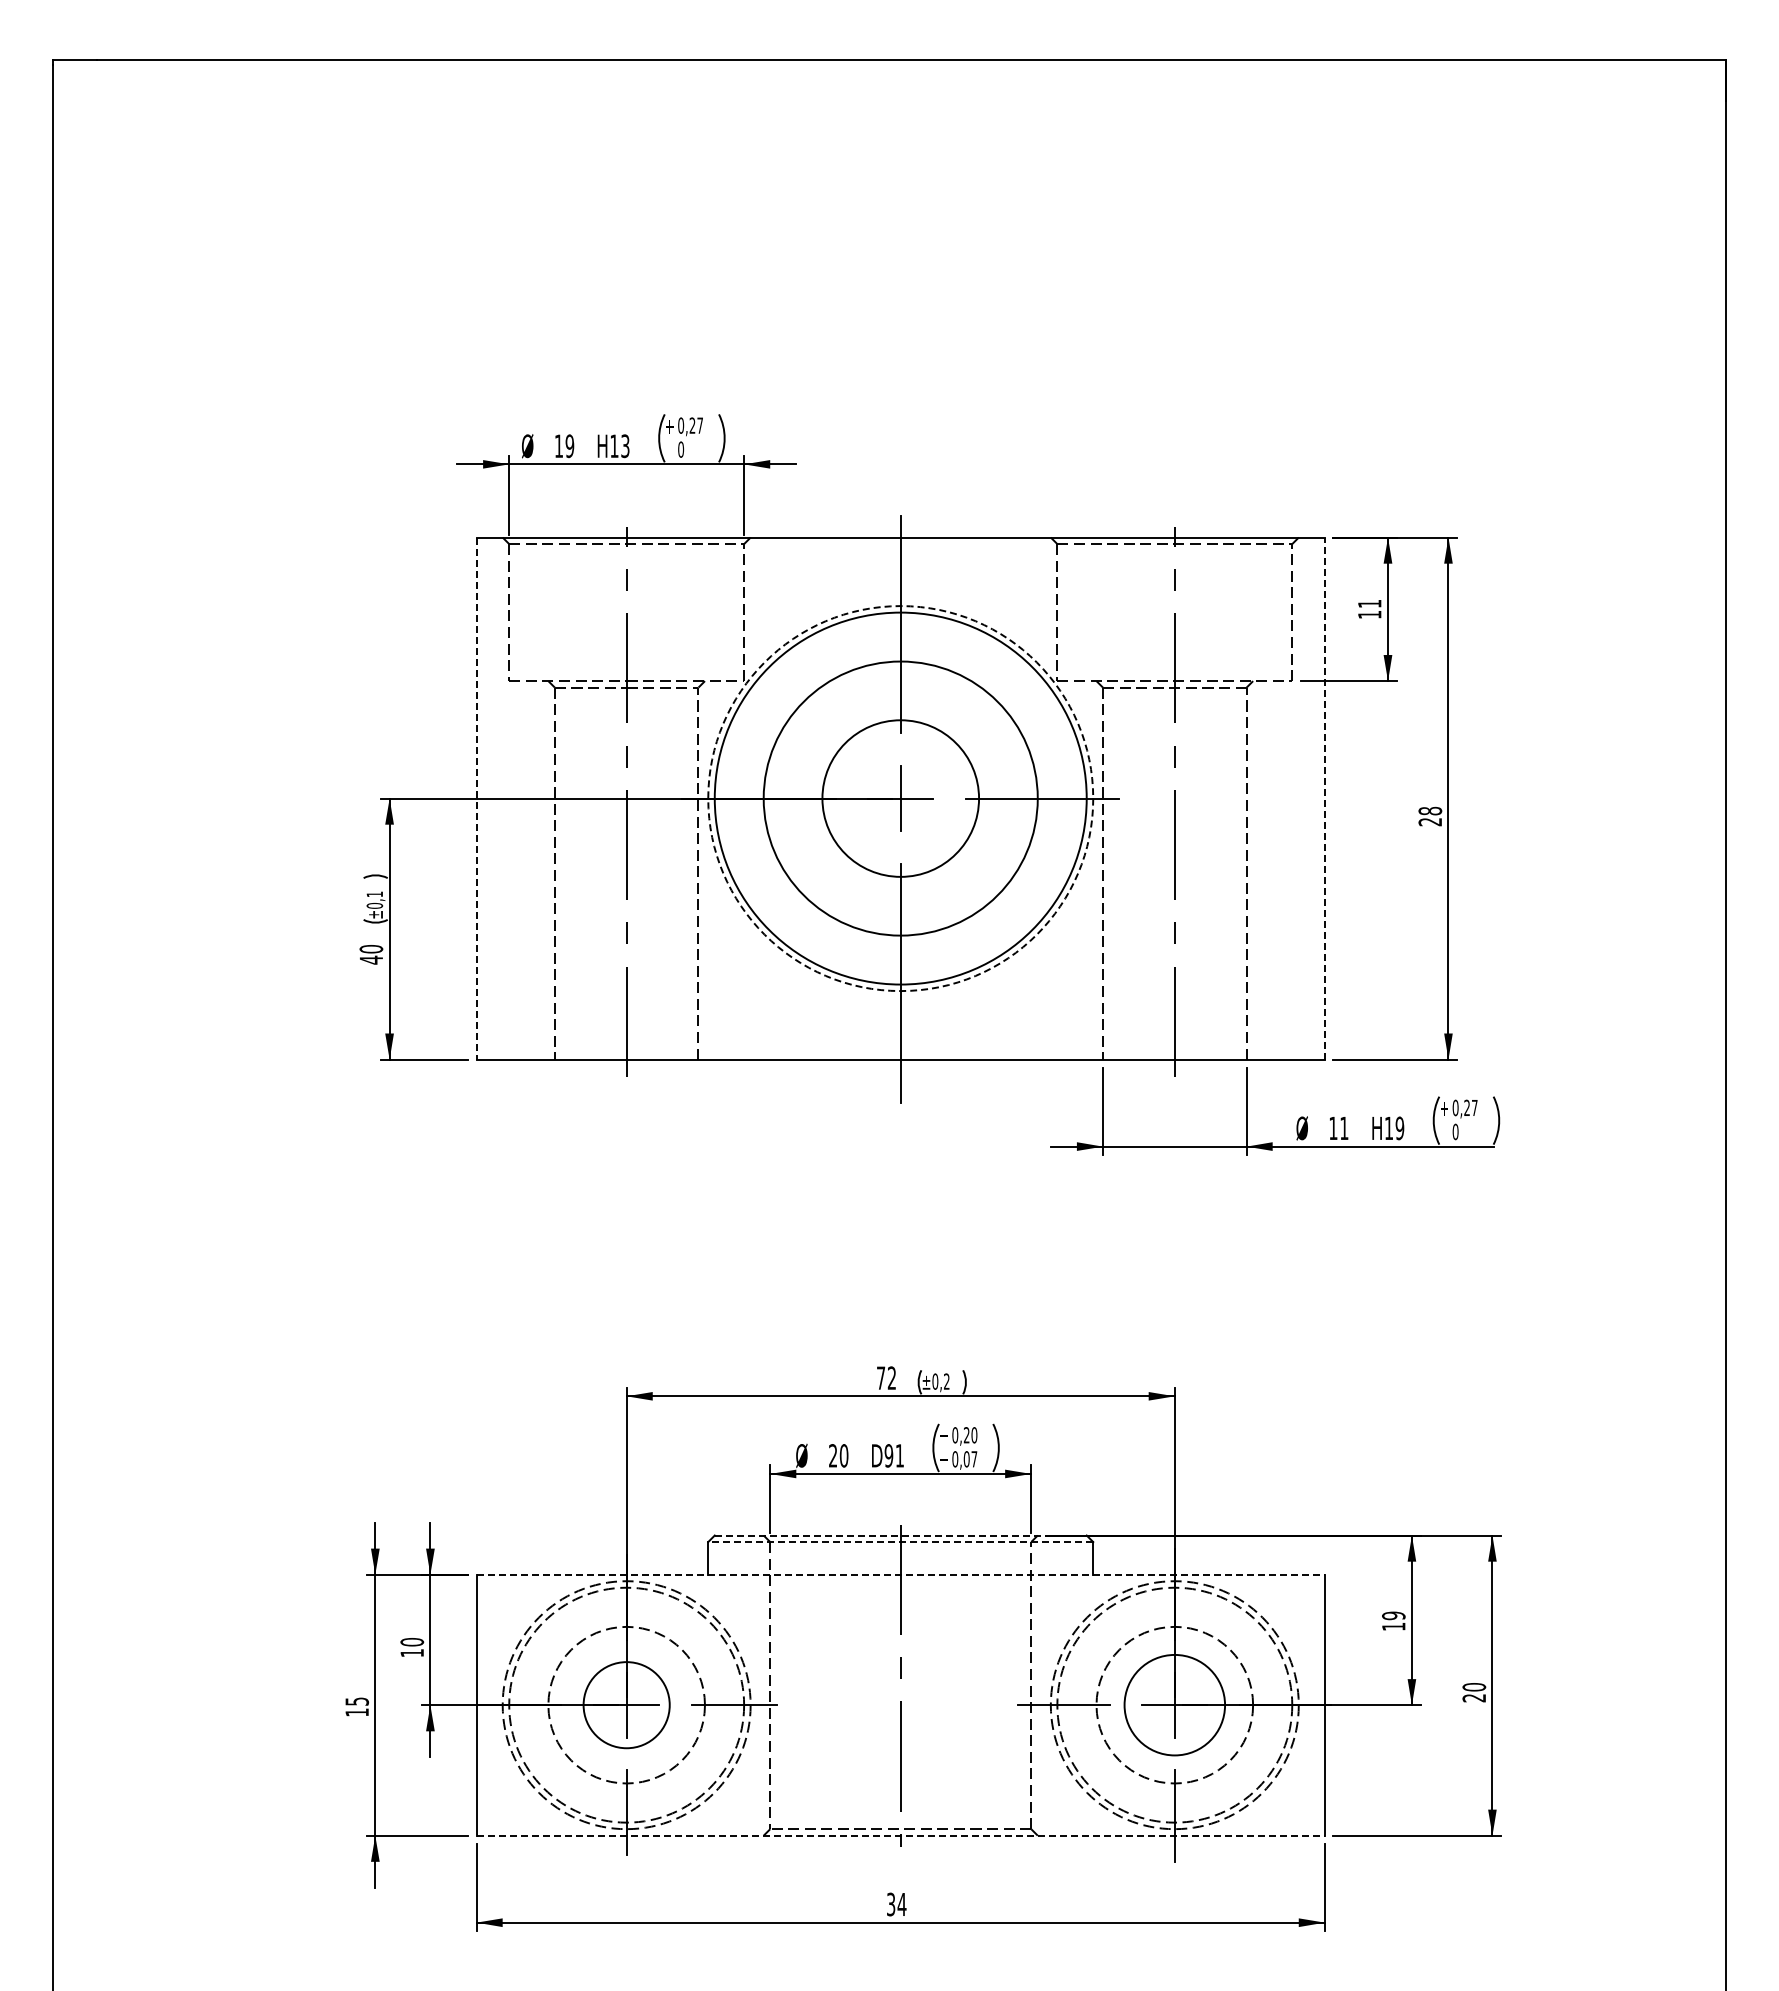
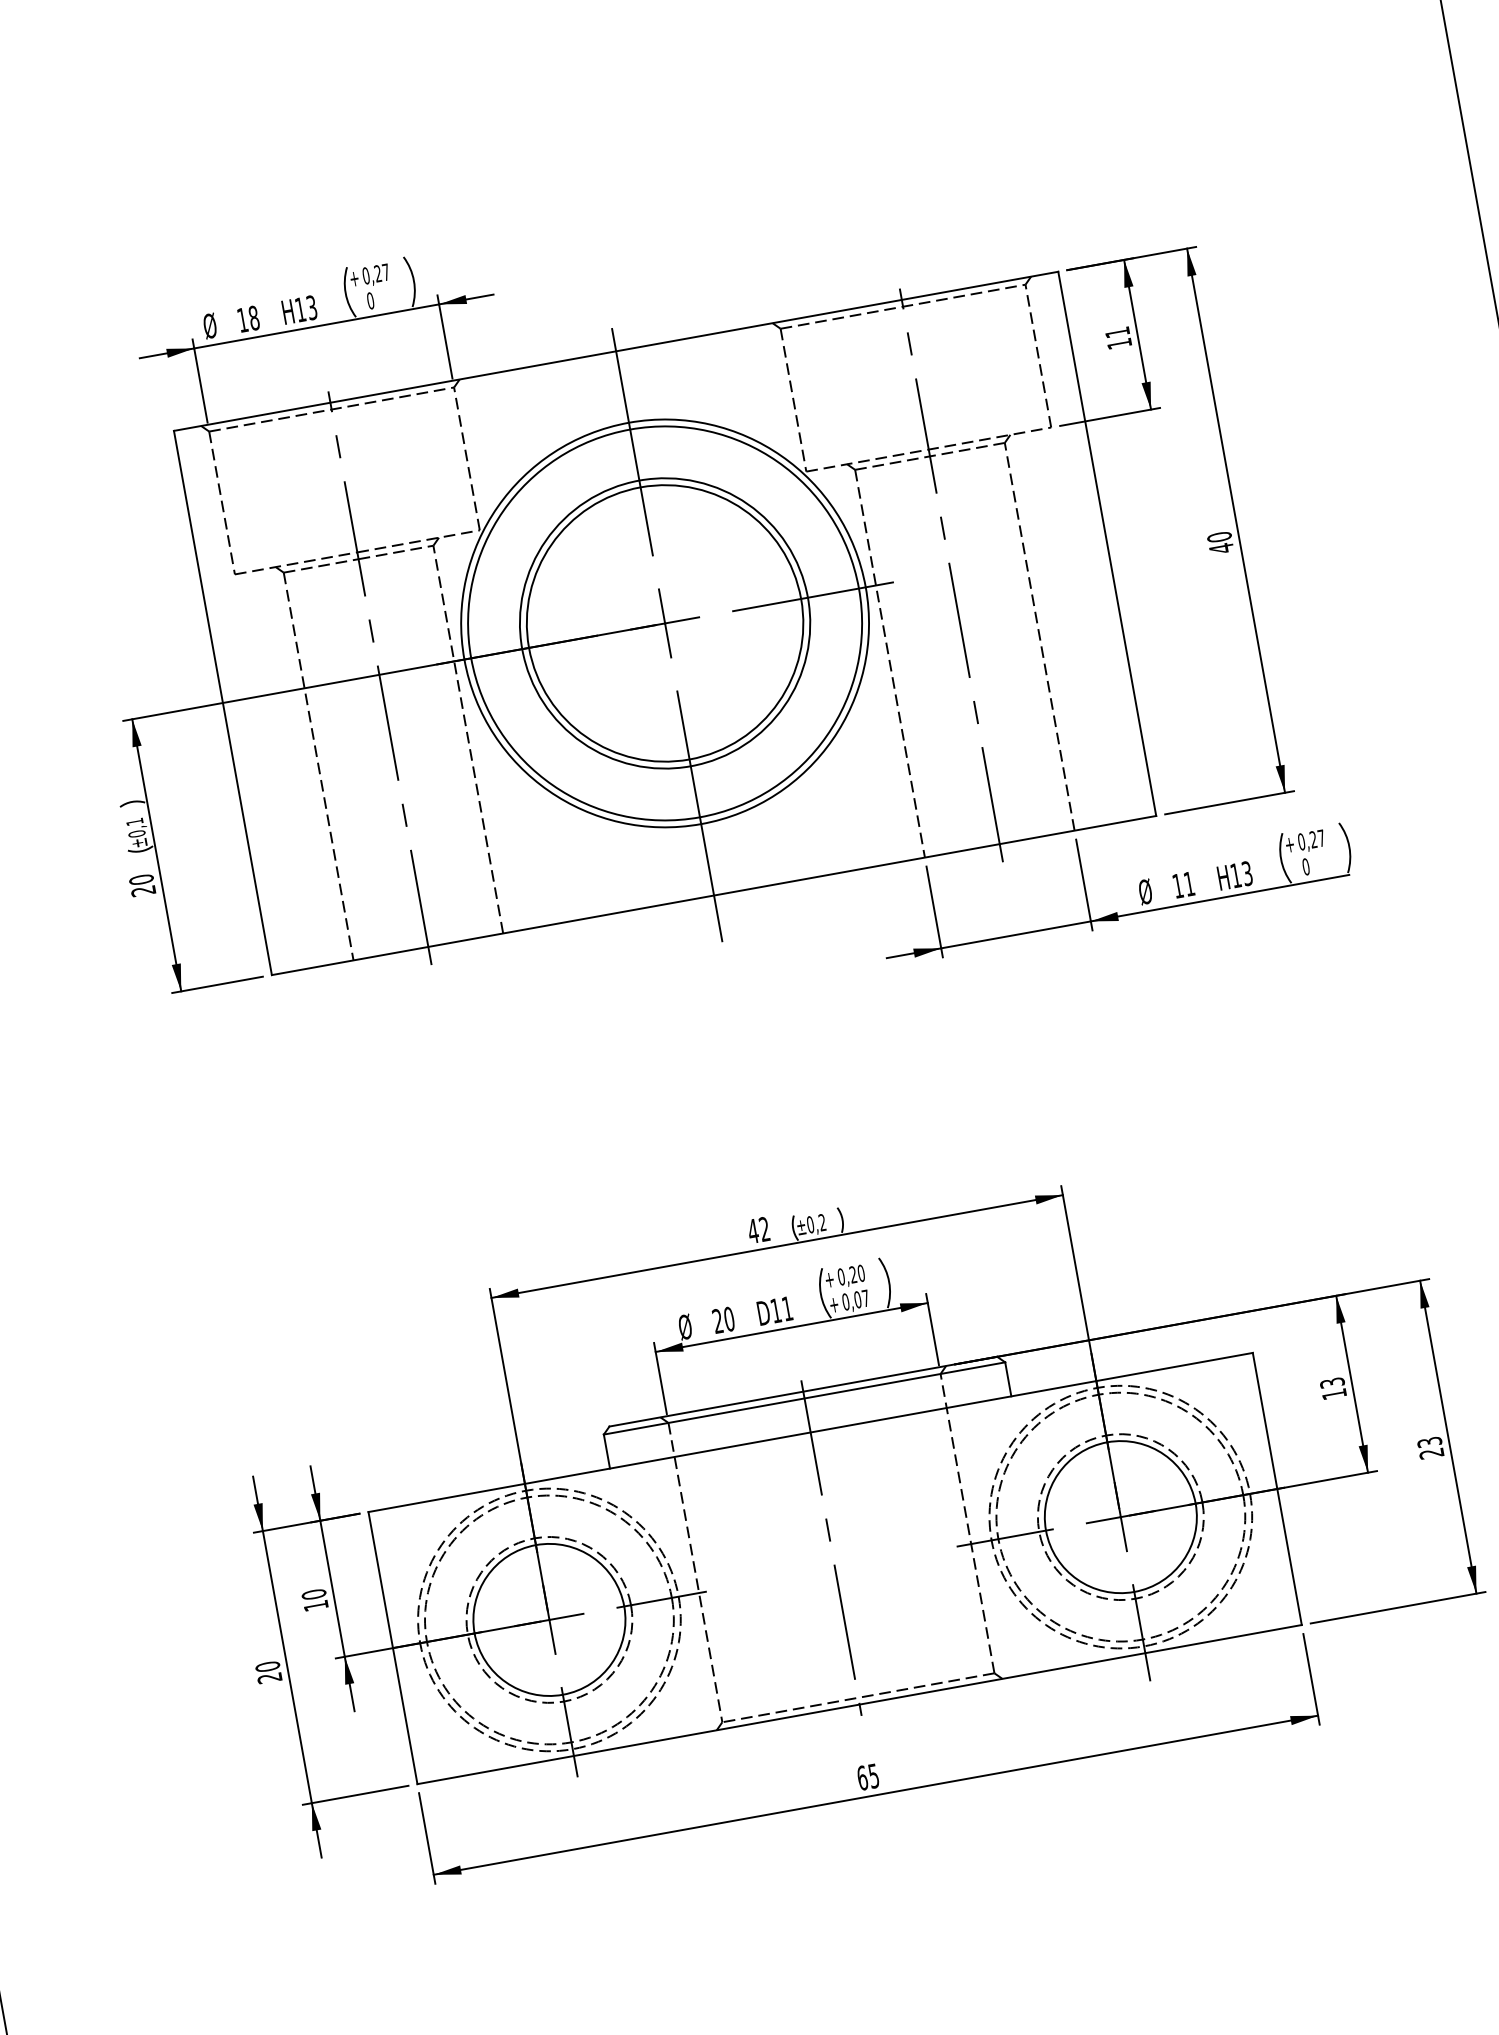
text: (569, 446) -> (253, 318), 19 -> 18
circle: (900, 798) -> (664, 623), dashed -> solid
circle: (900, 798) -> (664, 623), size x1.67
line: (1324, 798) -> (1106, 543), dashed -> solid
line: (476, 799) -> (223, 703), dashed -> solid
text: (1429, 816) -> (1219, 542), 28 -> 40
text: (370, 959) -> (142, 890), 40 -> 20
text: (1399, 1127) -> (1246, 872), H19 -> H13
text: (880, 1377) -> (752, 1230), 72 -> 42
text: (888, 1455) -> (775, 1310), D91 -> D11
line: (900, 1535) -> (803, 1391), dashed -> solid
line: (900, 1542) -> (804, 1398), dashed -> solid
line: (901, 1574) -> (811, 1432), dashed -> solid
text: (1393, 1615) -> (1332, 1382), 19 -> 13
text: (1474, 1687) -> (1429, 1442), 20 -> 23
circle: (626, 1704) -> (549, 1619), size x1.67
circle: (1174, 1704) -> (1120, 1516), size x1.43
text: (357, 1706) -> (269, 1671), 15 -> 20
line: (901, 1835) -> (860, 1704), dashed -> solid
text: (896, 1904) -> (868, 1777), 34 -> 65

